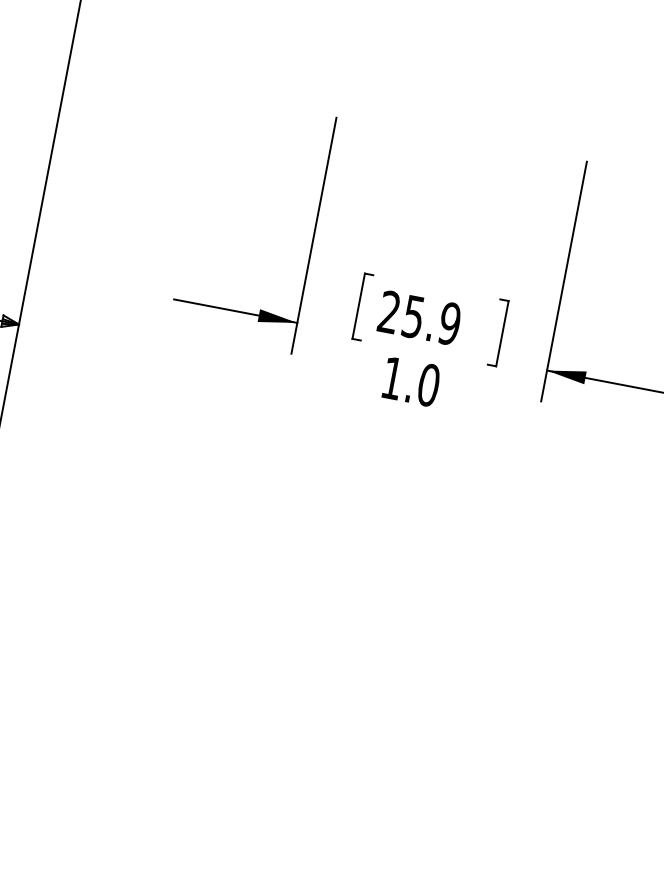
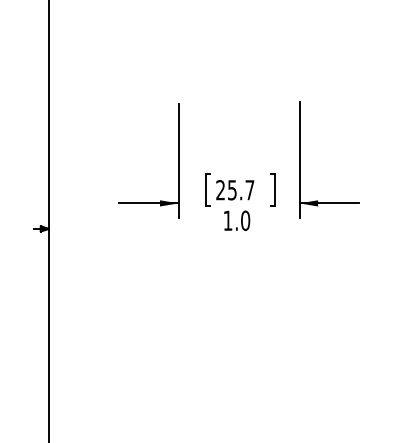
text: (448, 324) -> (249, 190), 25.9 -> 25.7

